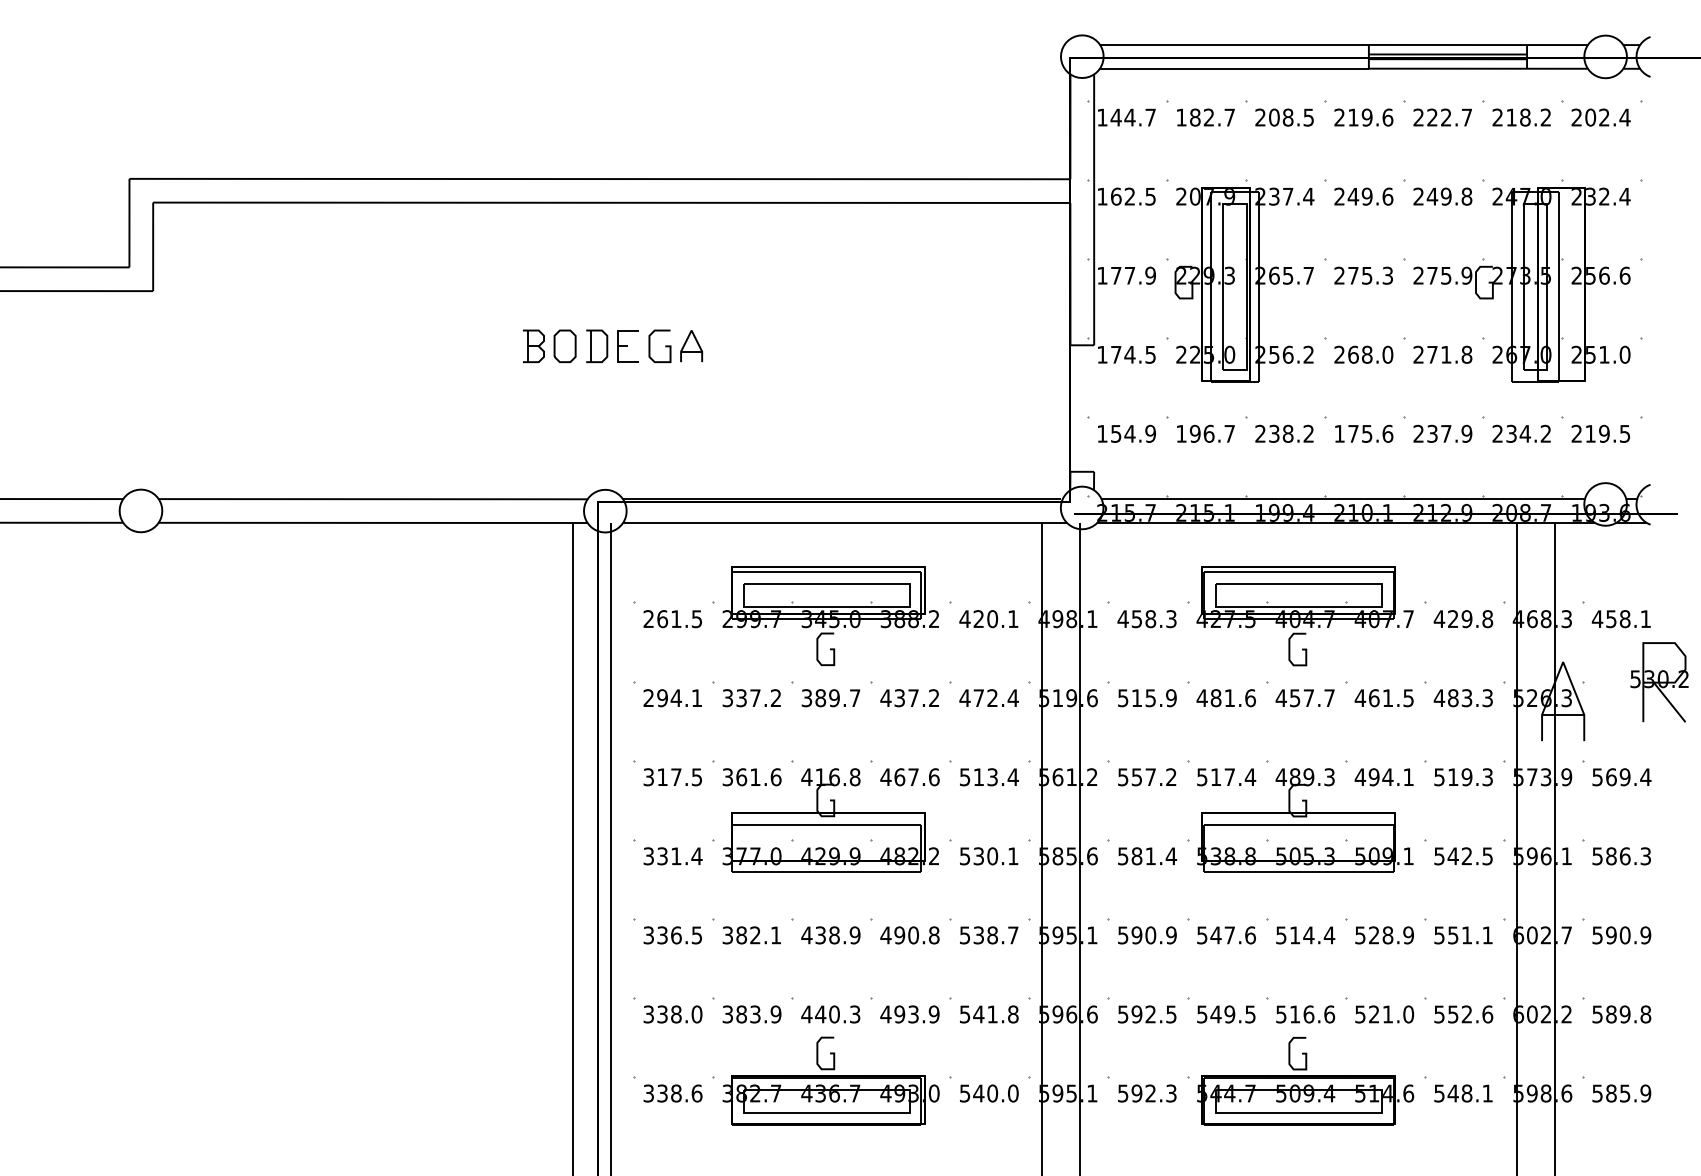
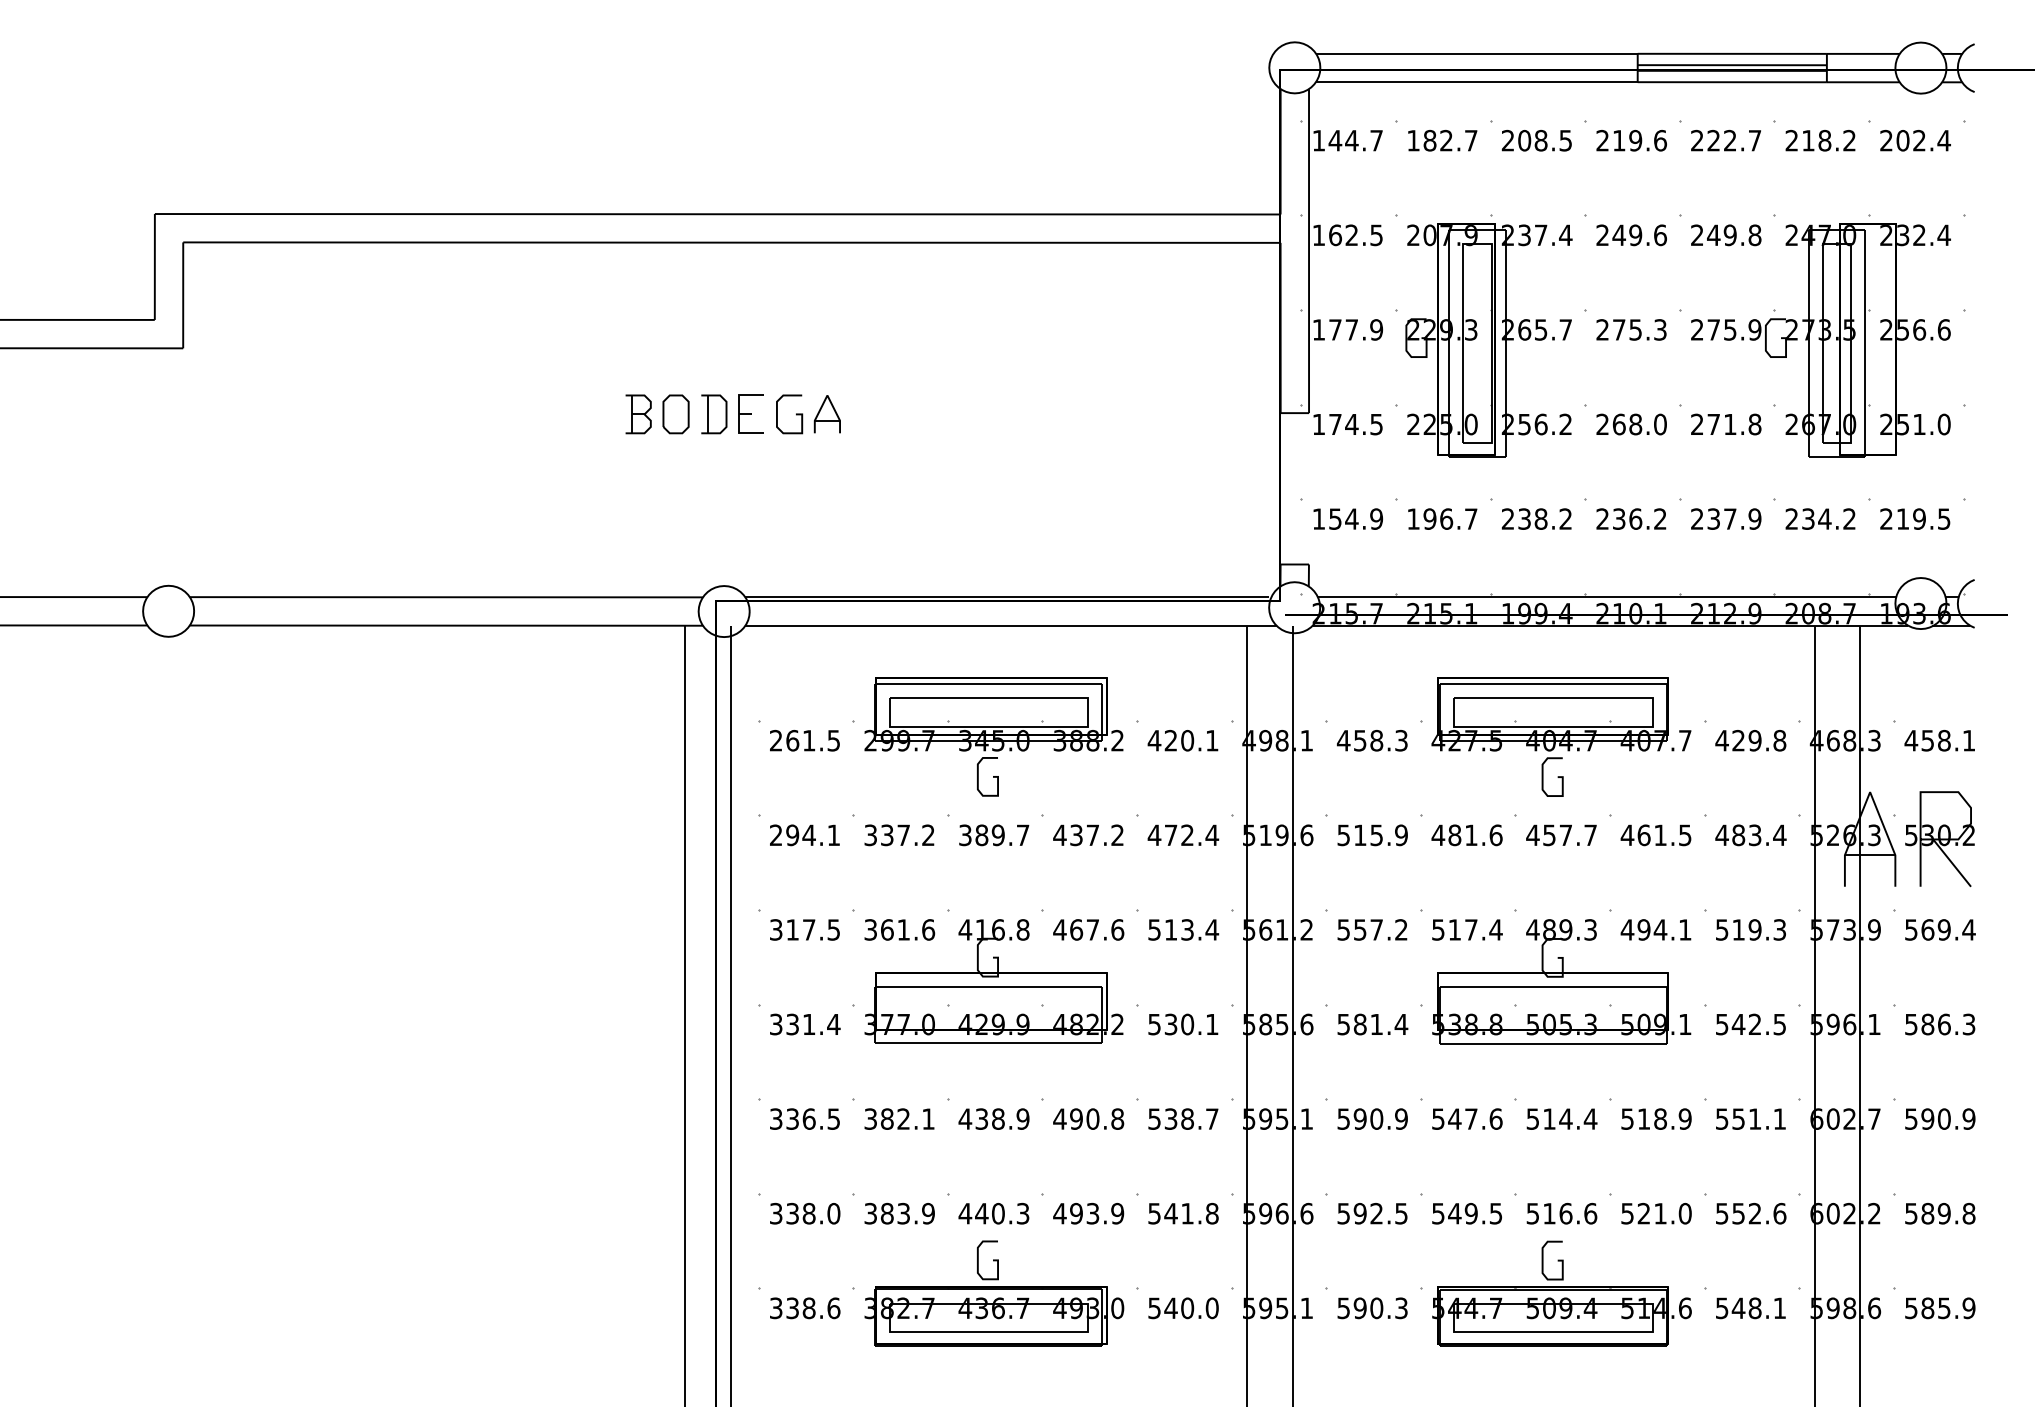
text: (1363, 433) -> (1631, 518), 175.6 -> 236.2
part: (1659, 682) -> (1939, 839), moved
text: (1487, 698) -> (1779, 835), 483.3 -> 483.4
text: (1374, 935) -> (1644, 1119), 528.9 -> 518.9
text: (1150, 1093) -> (1376, 1308), 592.3 -> 590.3

